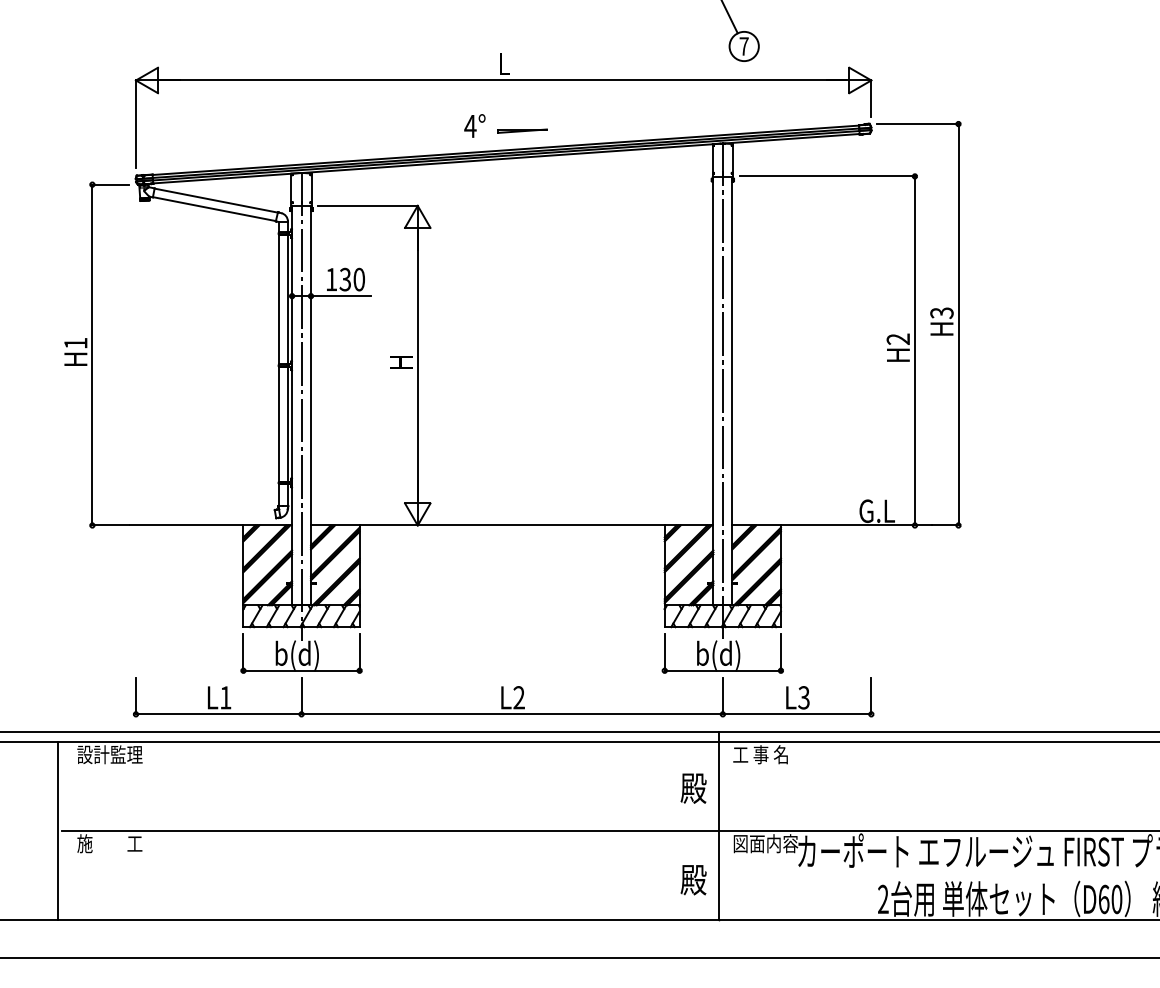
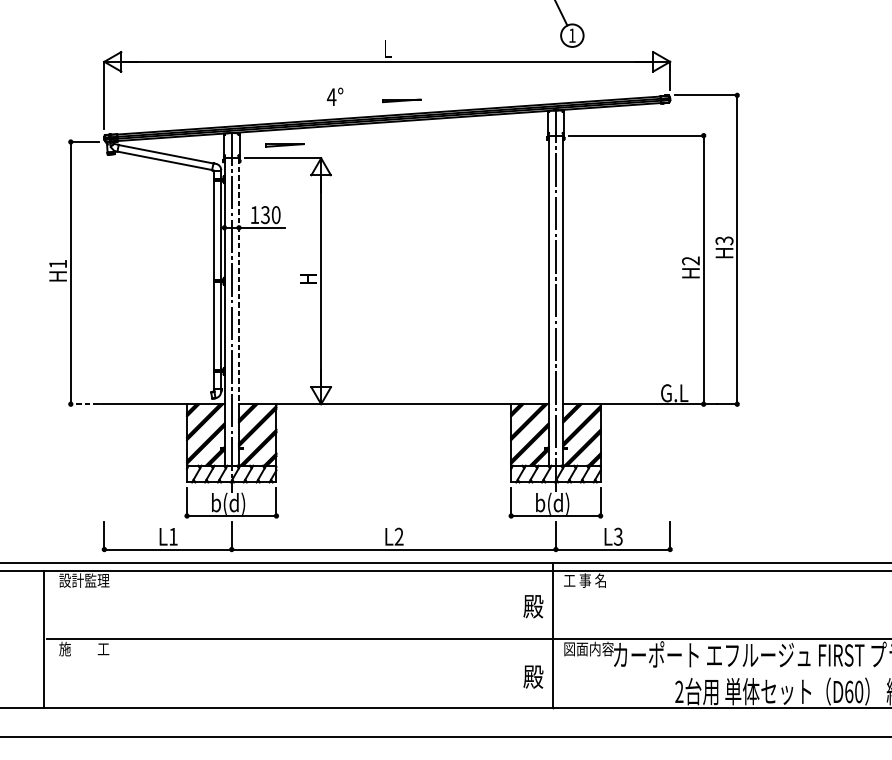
text: (743, 46) -> (571, 35), 7 -> 1
text: (474, 125) -> (334, 96), moved
line: (370, 188) -> (284, 144), added
line: (311, 365) -> (239, 281), solid -> dashed
line: (110, 525) -> (84, 404), solid -> dashed

